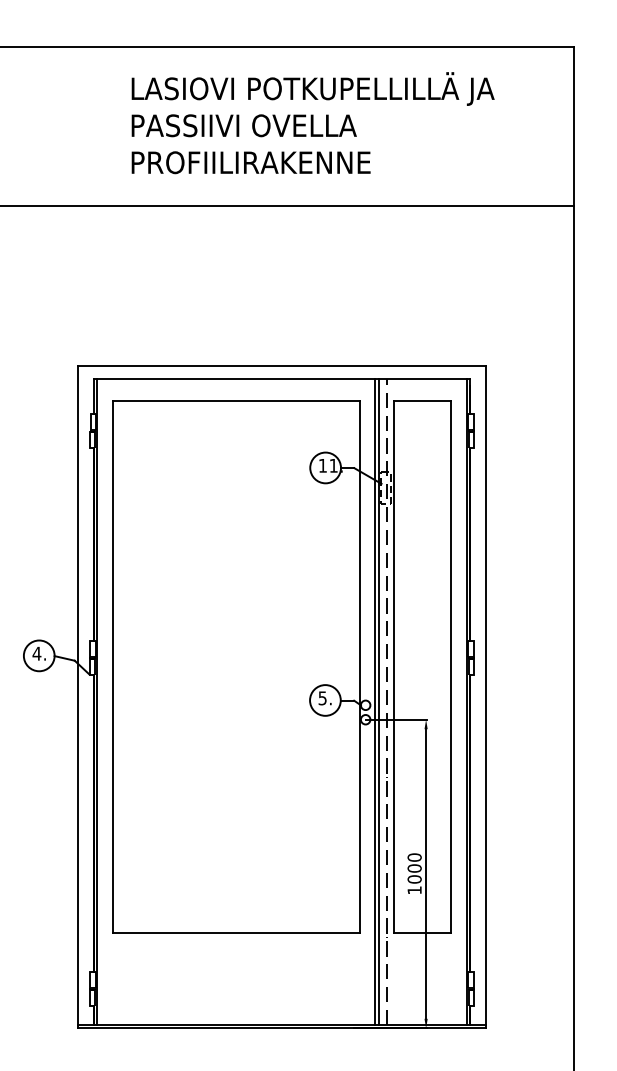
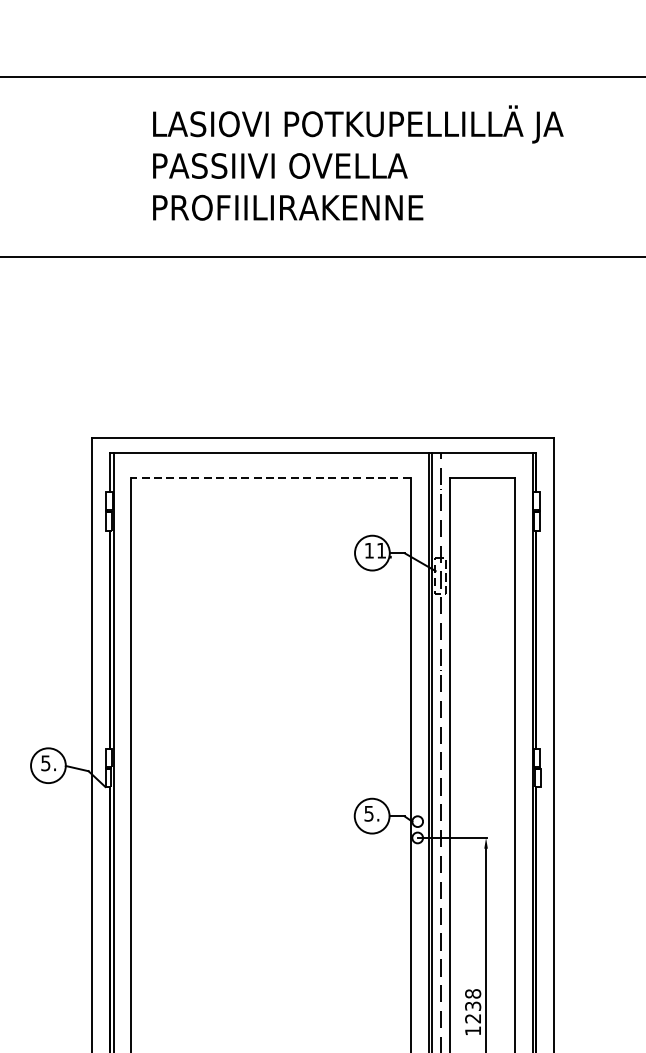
line: (235, 401) -> (270, 477), solid -> dashed
text: (36, 653) -> (45, 763), 4. -> 5.
text: (414, 868) -> (472, 1006), 1000 -> 1238

